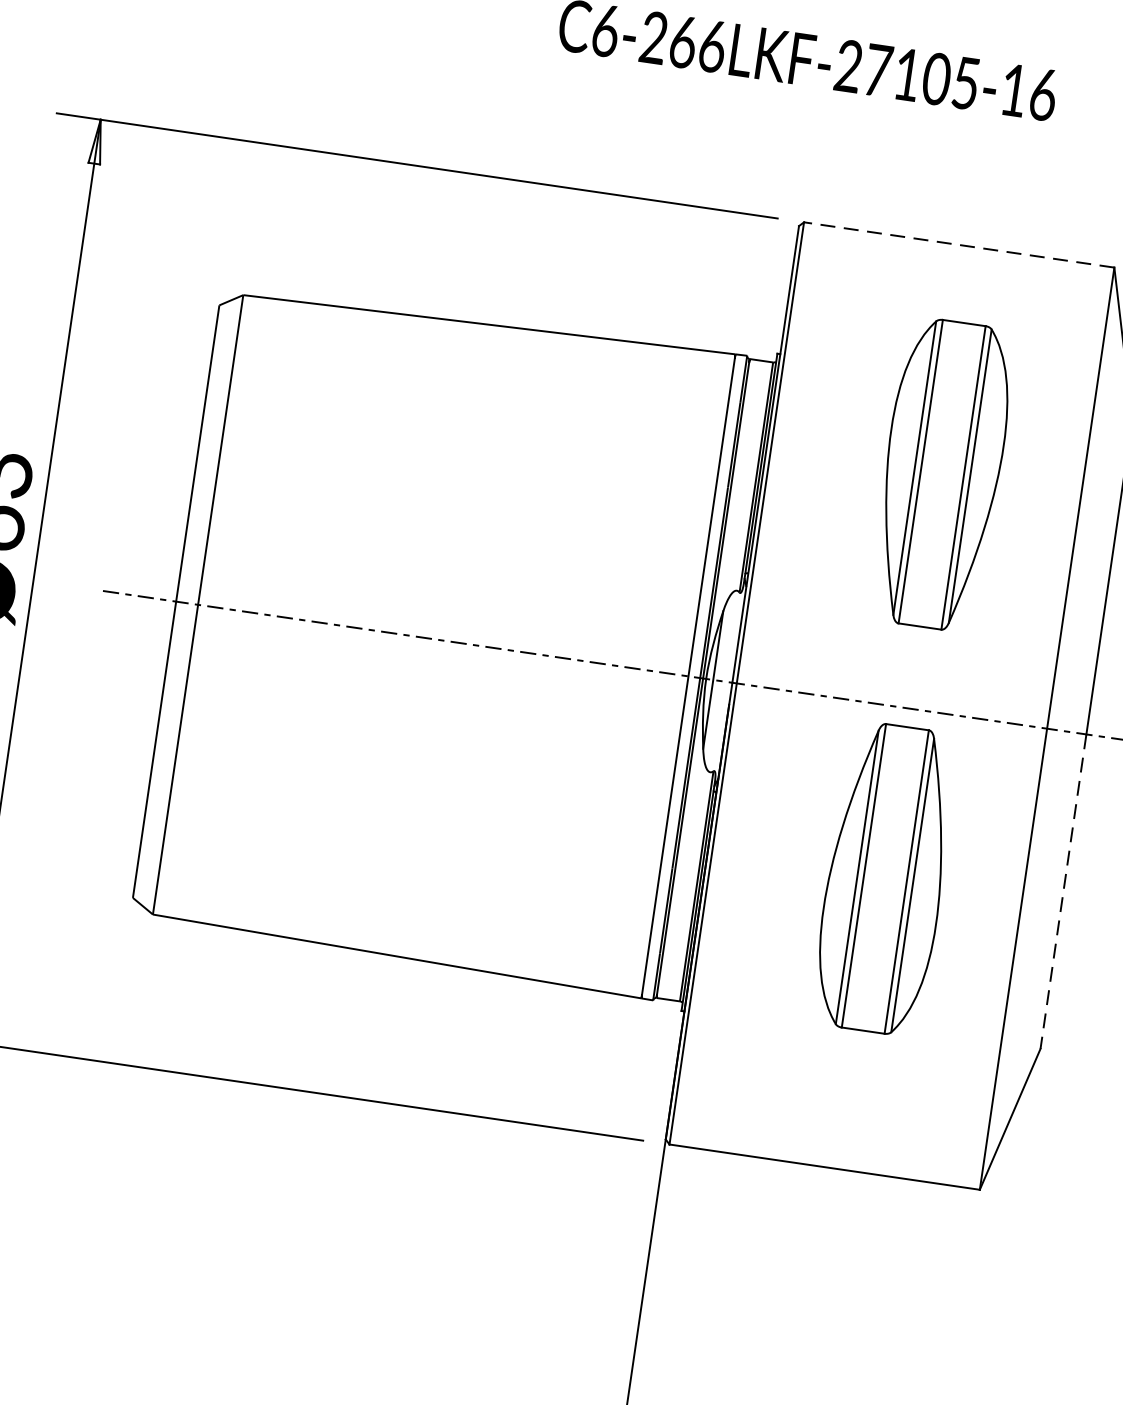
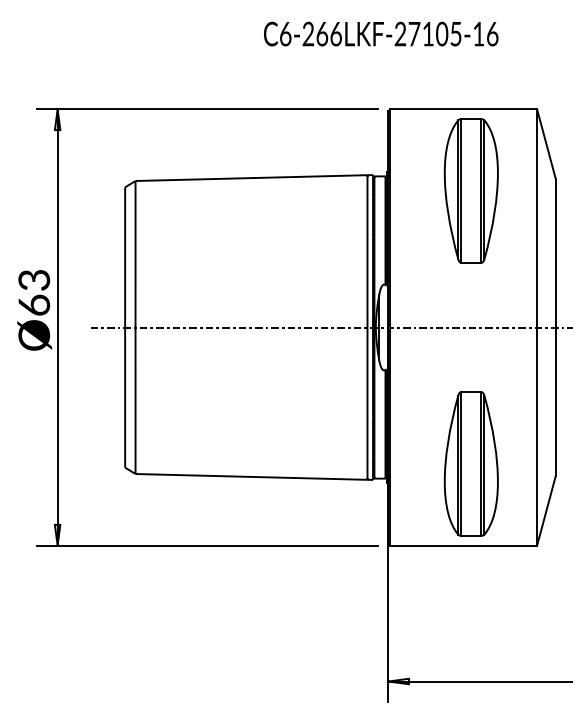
line: (958, 245) -> (463, 109), dashed -> solid
part: (940, 473) -> (470, 190), moved
part: (883, 877) -> (470, 463), moved
line: (1062, 892) -> (555, 402), dashed -> solid

